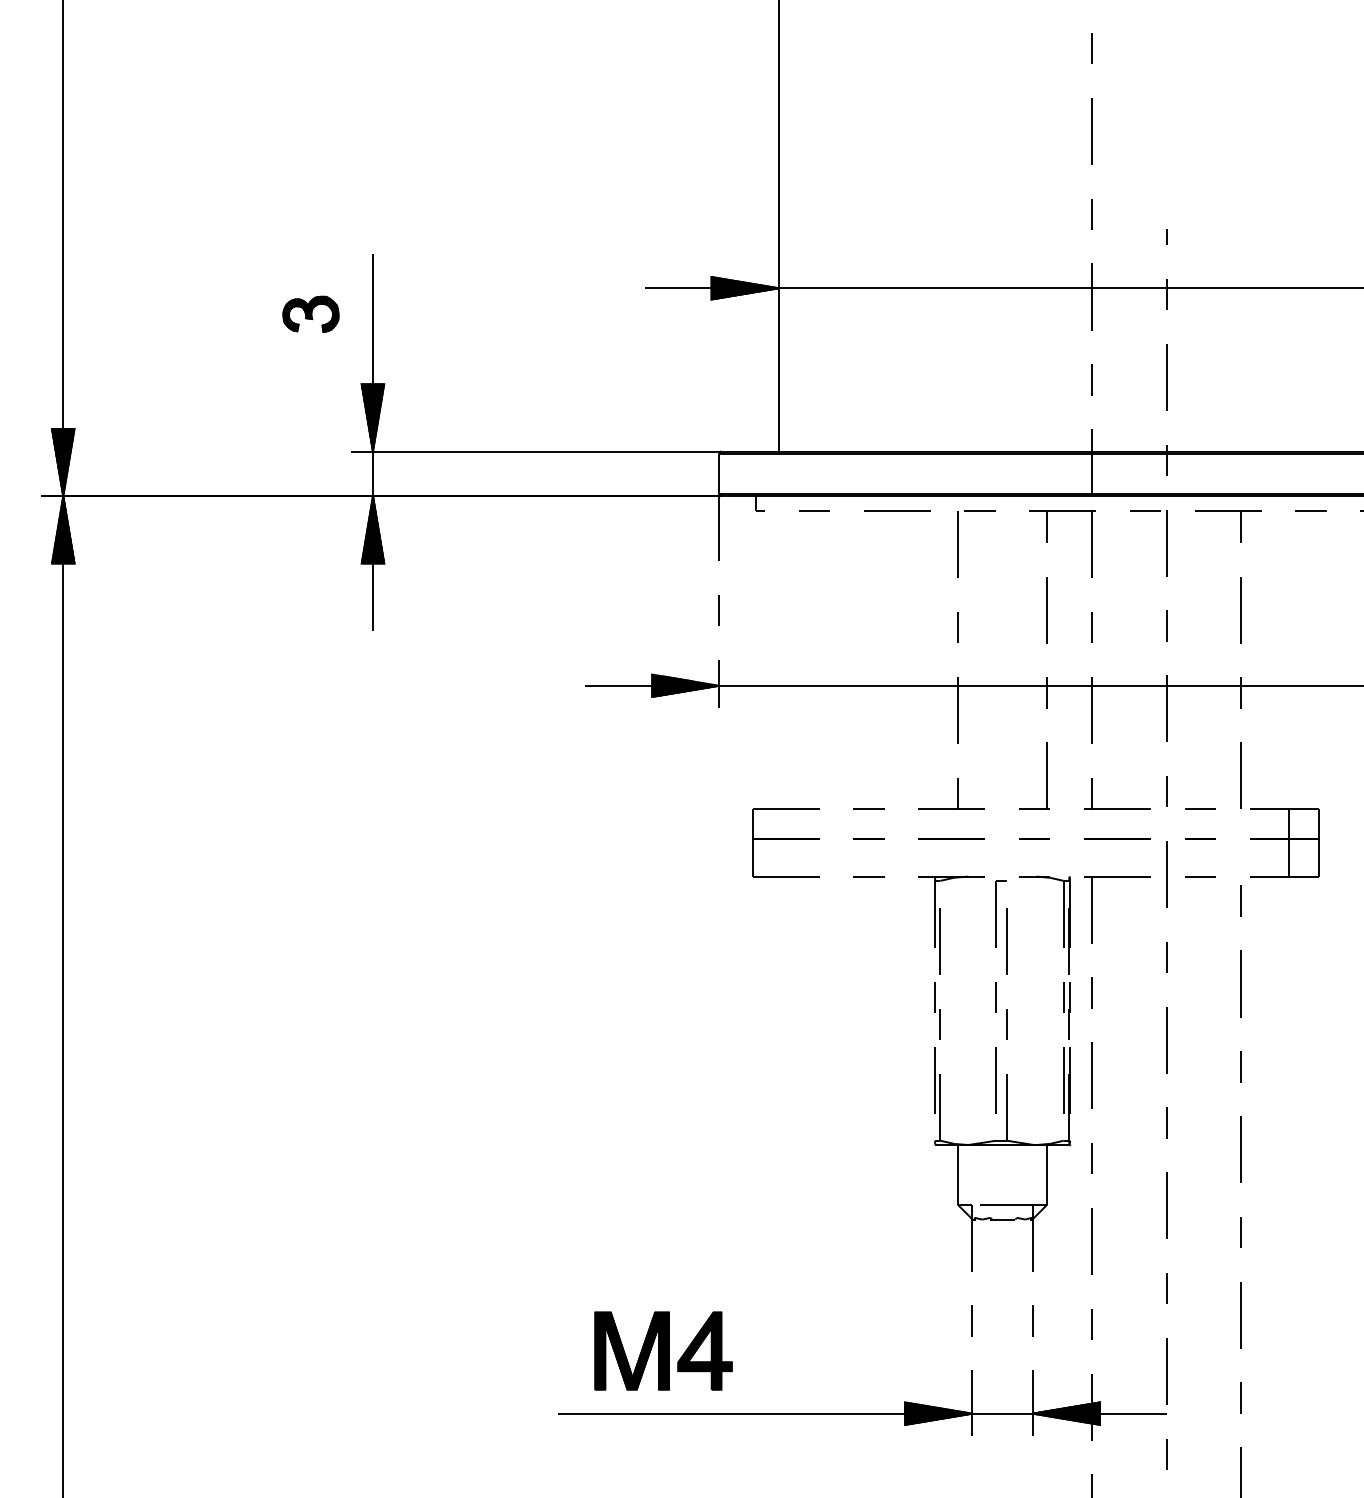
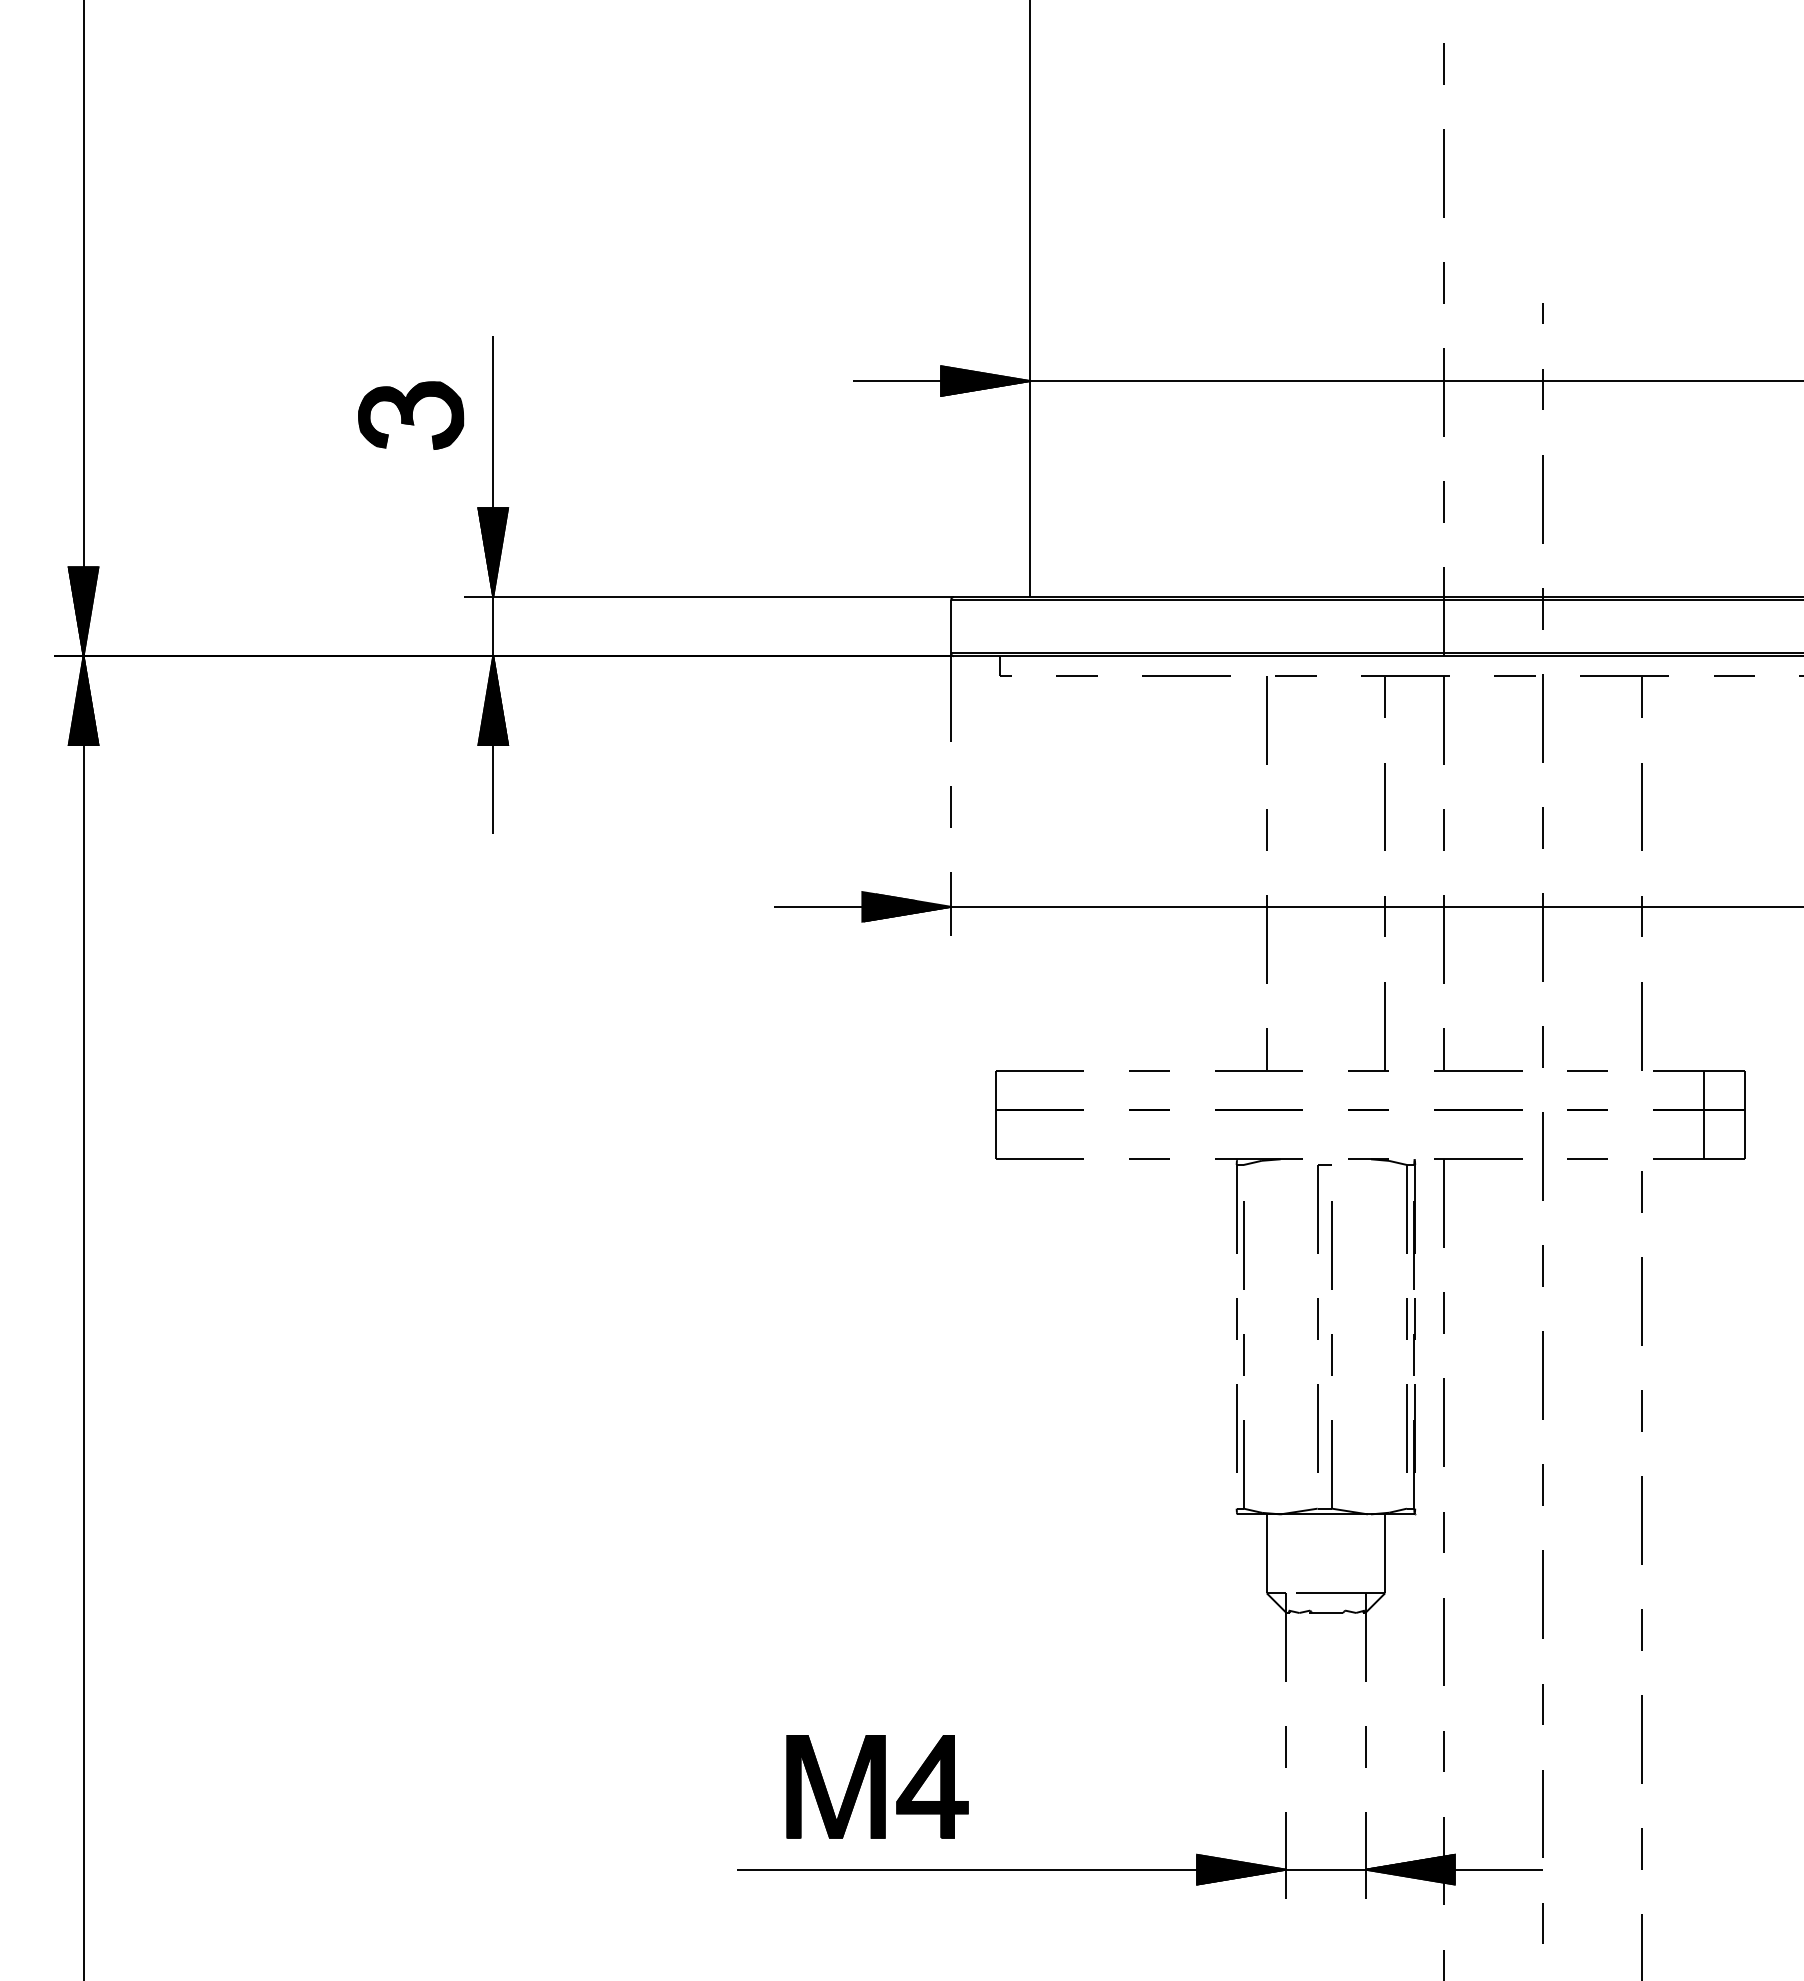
part: (311, 314) -> (411, 415), size x1.43

